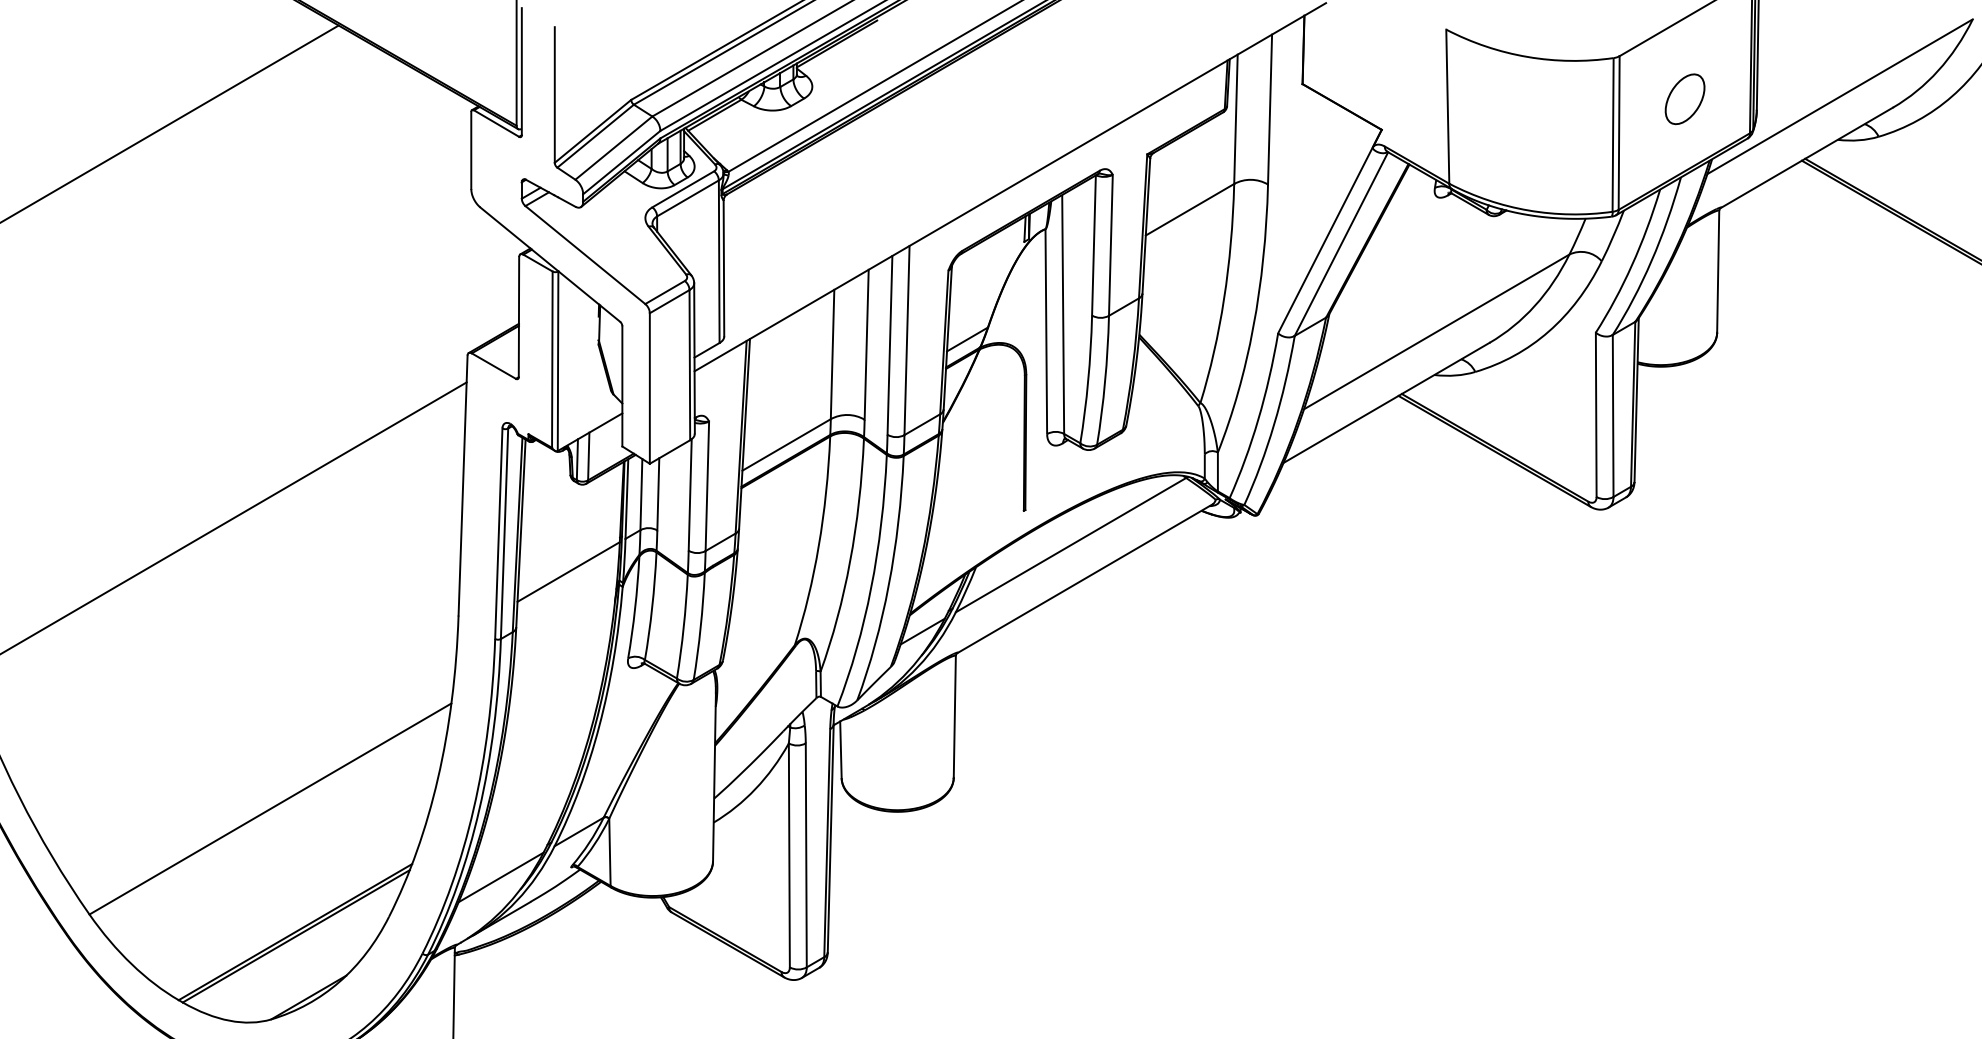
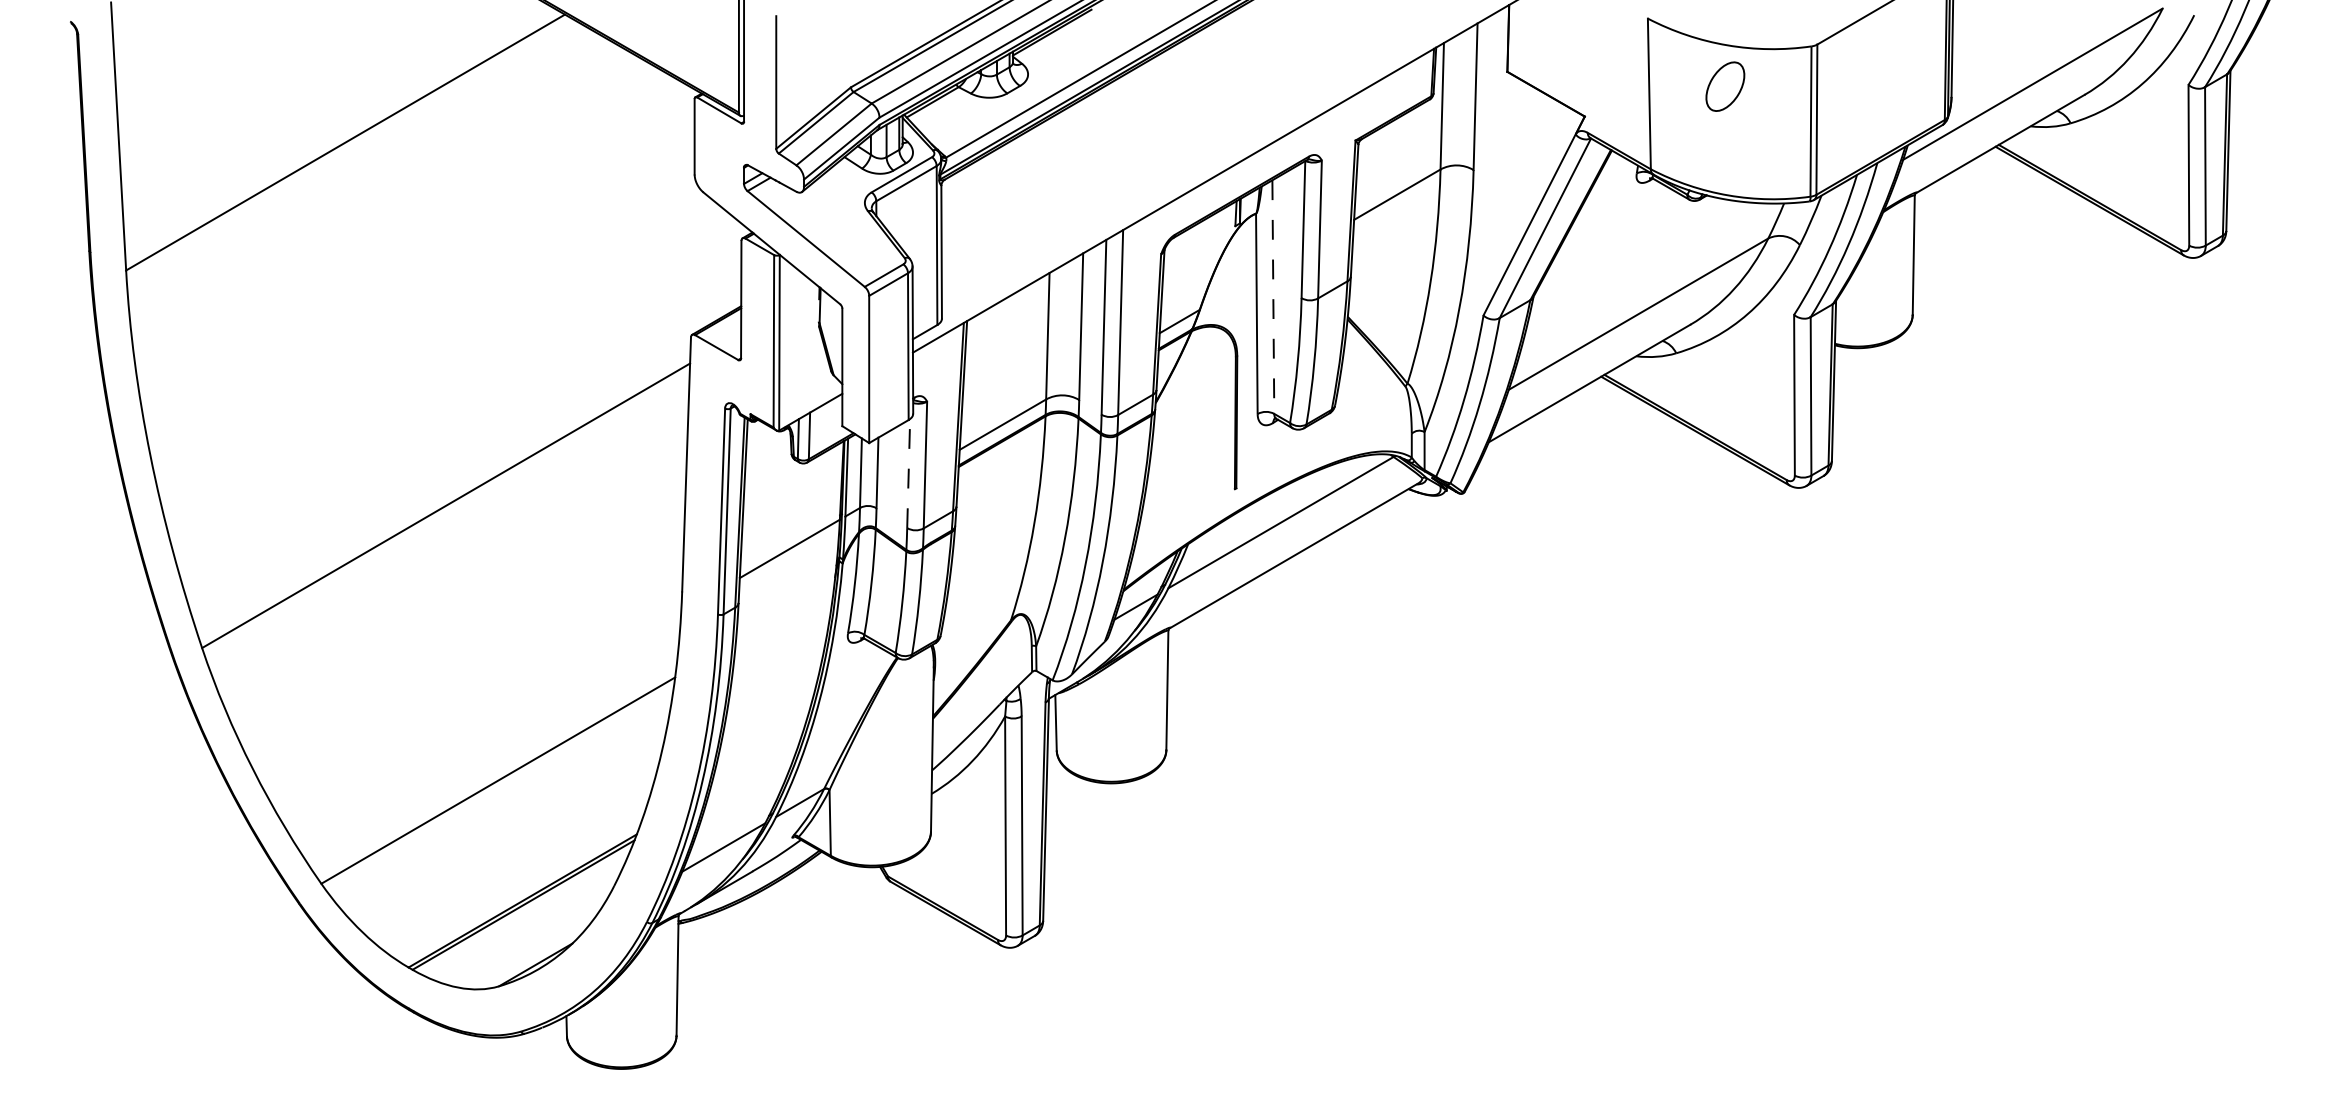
part: (1685, 99) -> (1725, 86), moved
line: (1063, 314) -> (1273, 297), solid -> dashed
line: (690, 494) -> (908, 473), solid -> dashed

